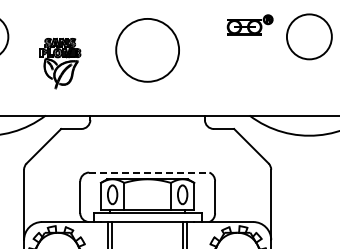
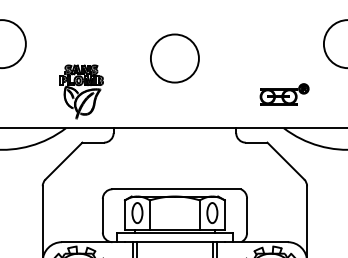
part: (249, 24) -> (283, 93), moved
circle: (147, 49) -> (174, 57), size x0.71
part: (60, 63) -> (81, 91), moved
line: (149, 172) -> (176, 189), dashed -> solid

